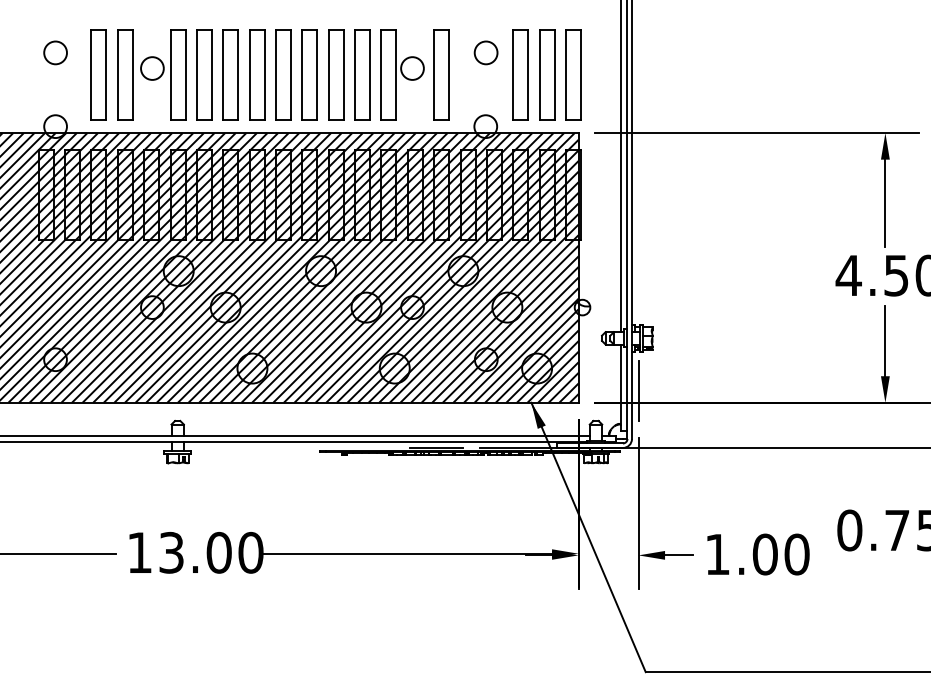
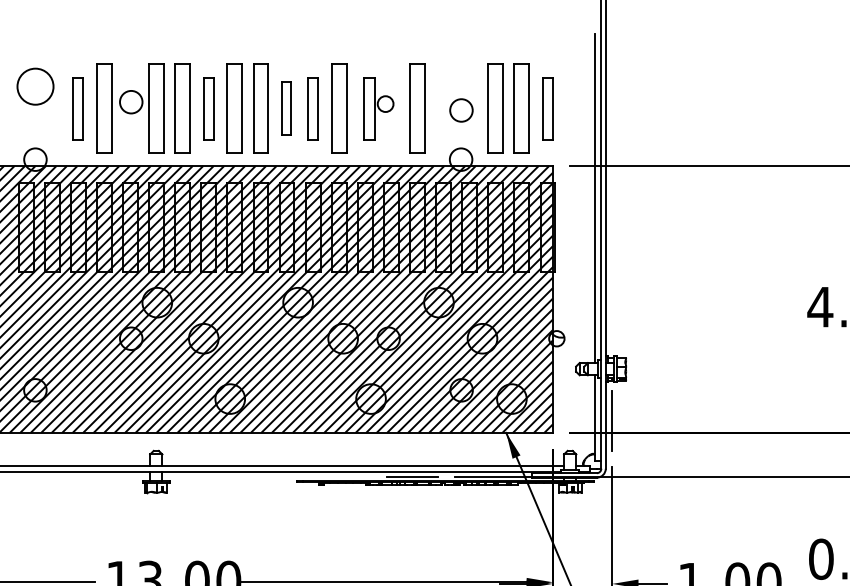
circle: (55, 52) -> (35, 86), size x1.6
circle: (485, 52) -> (460, 110), moved
part: (98, 74) -> (77, 108), size x0.7
part: (230, 74) -> (208, 108), size x0.7
part: (309, 74) -> (286, 108), size x0.6
part: (336, 74) -> (313, 108), size x0.7
part: (402, 74) -> (378, 108), size x0.7
part: (573, 74) -> (547, 108), size x0.7

